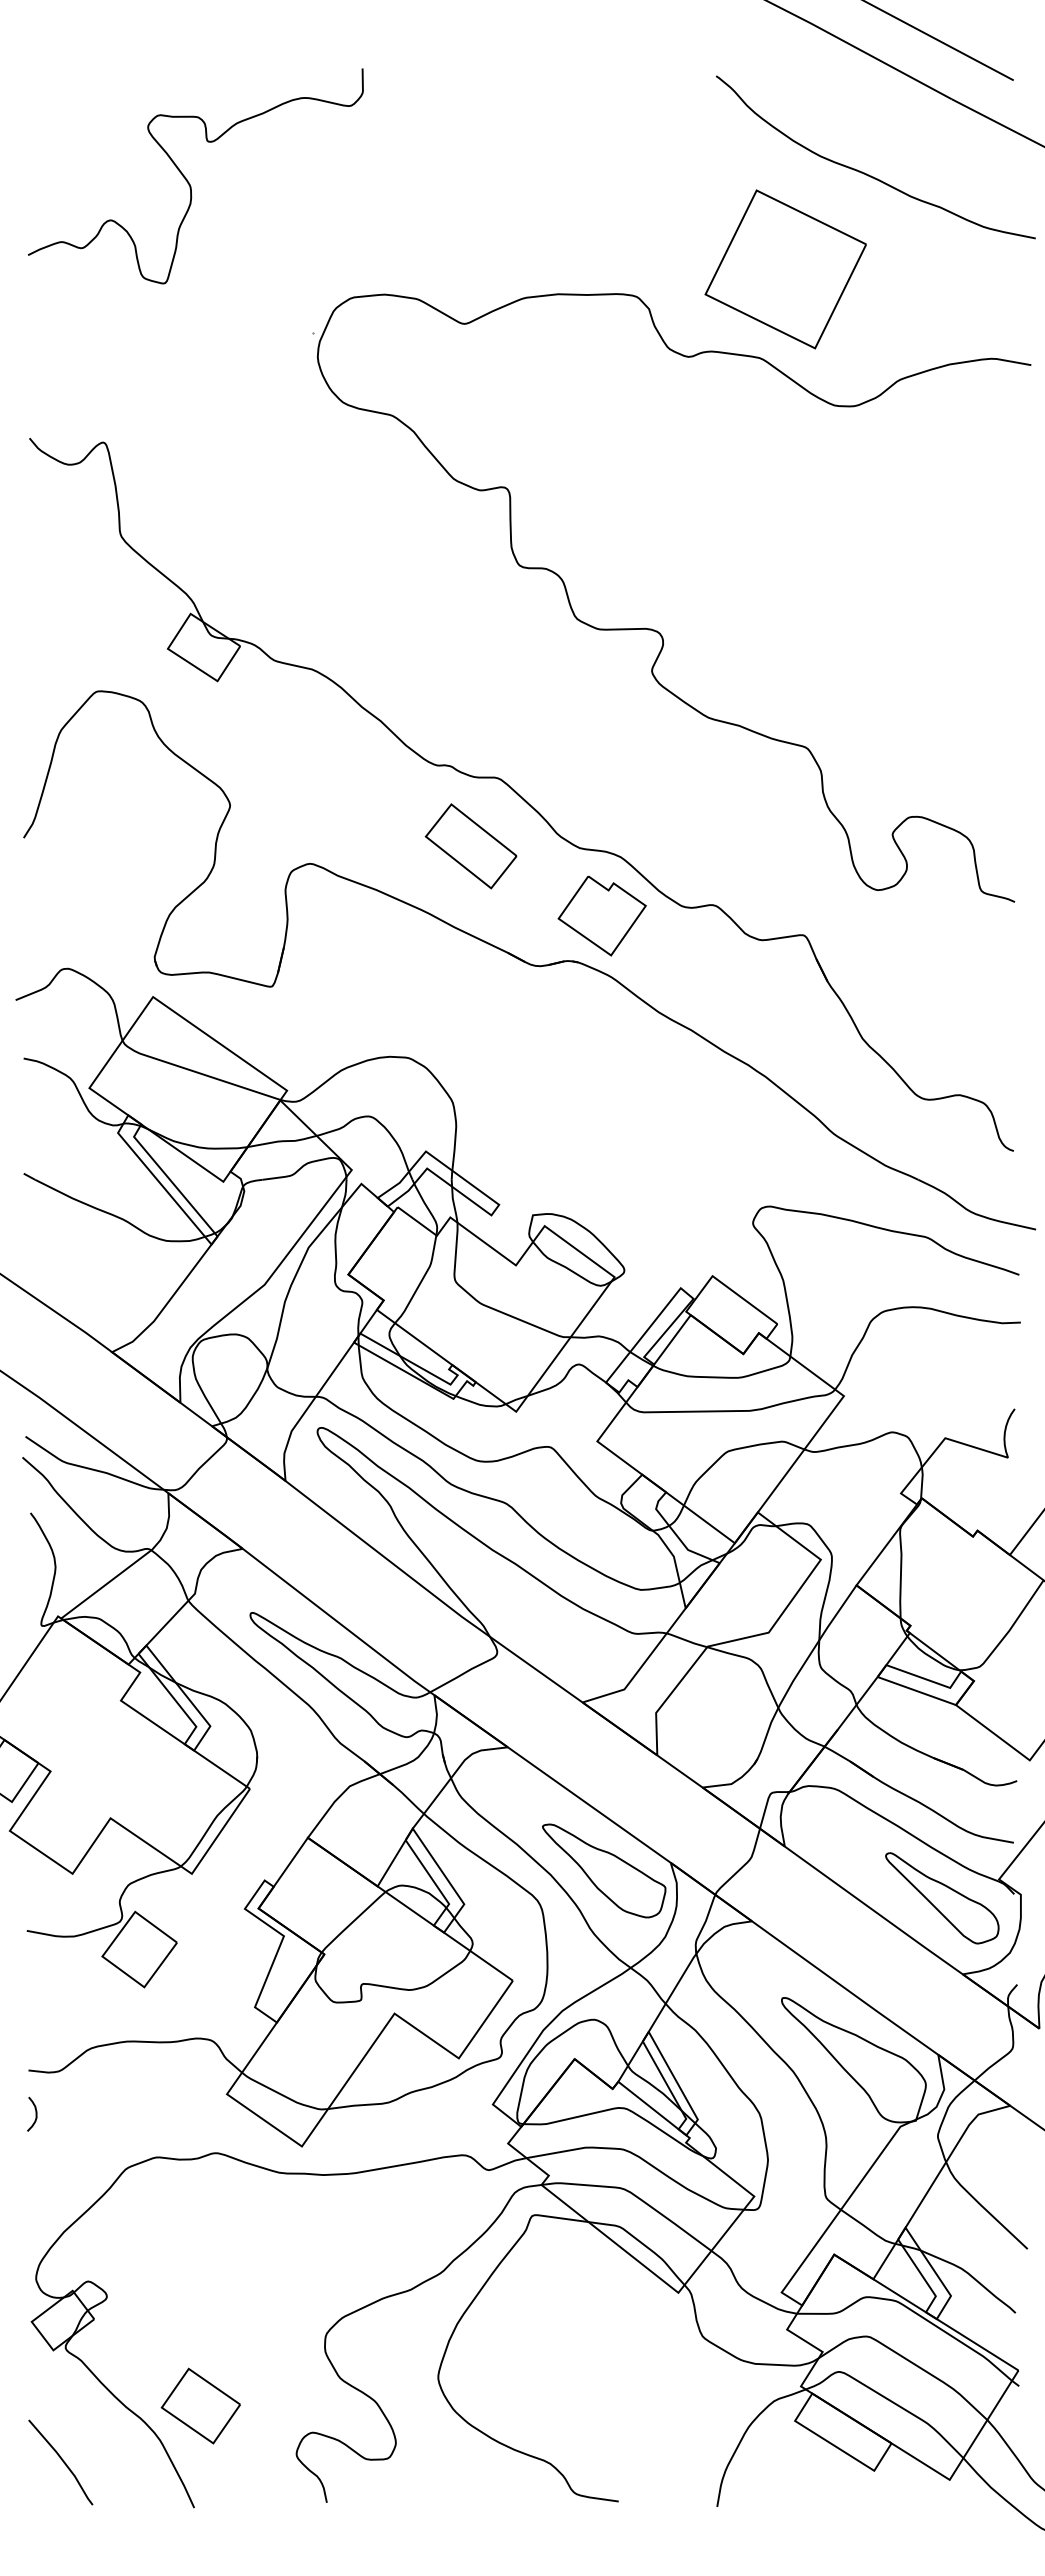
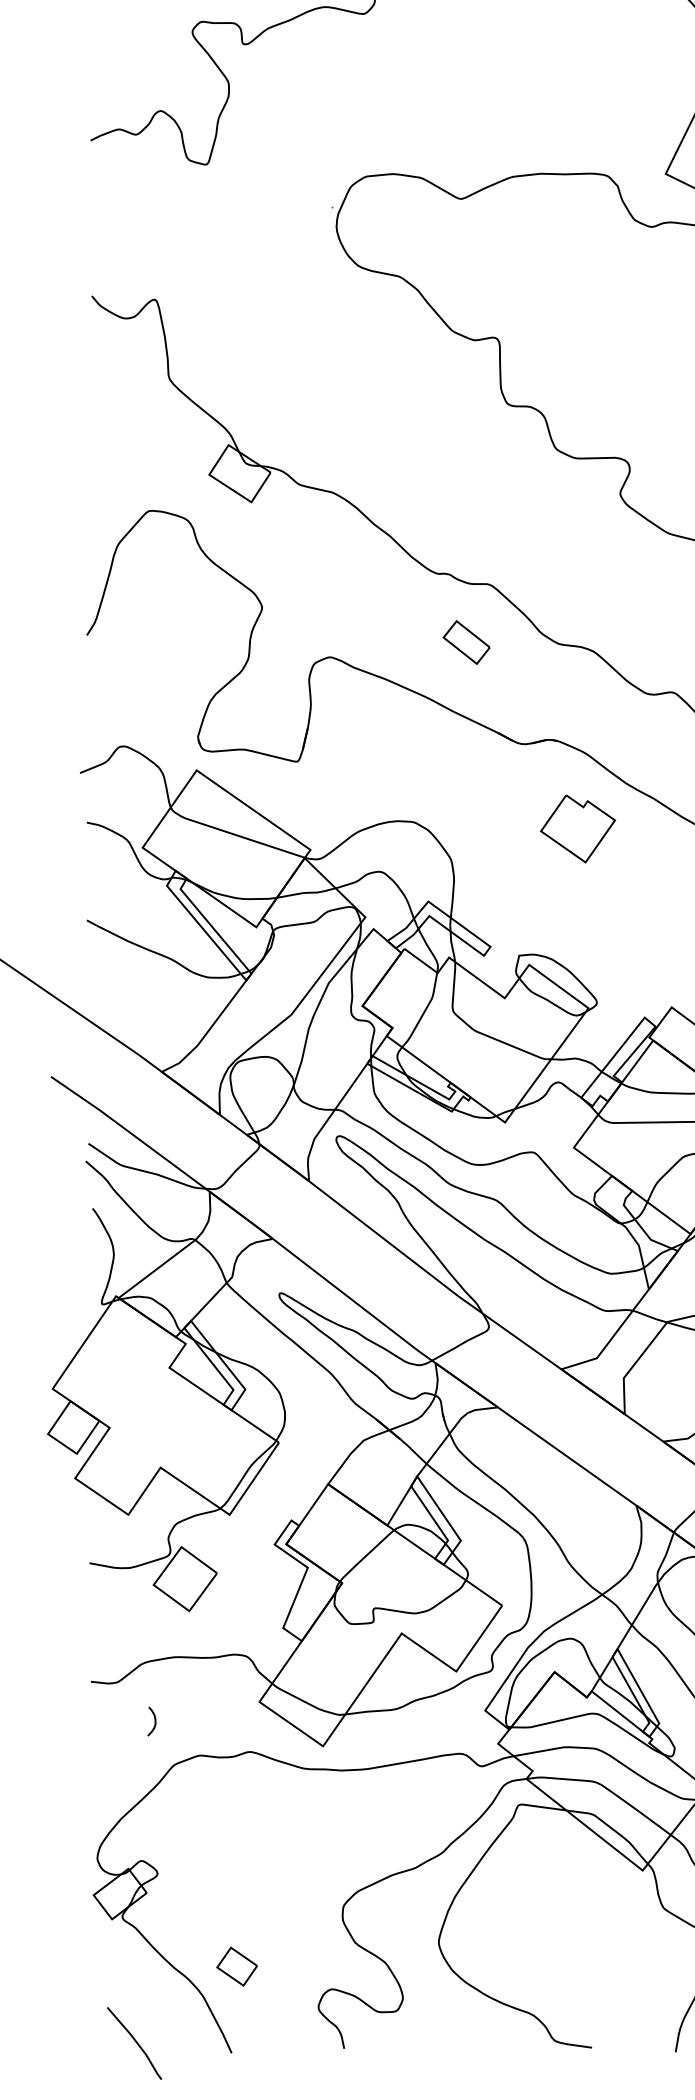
part: (470, 846) -> (466, 642), size x0.6
part: (601, 915) -> (577, 828), moved
part: (604, 1870) -> (579, 1511), removed
curve: (35, 2113) -> (154, 1720), moved
part: (200, 2405) -> (236, 1966), size x0.6
line: (61, 2460) -> (135, 2041), moved

